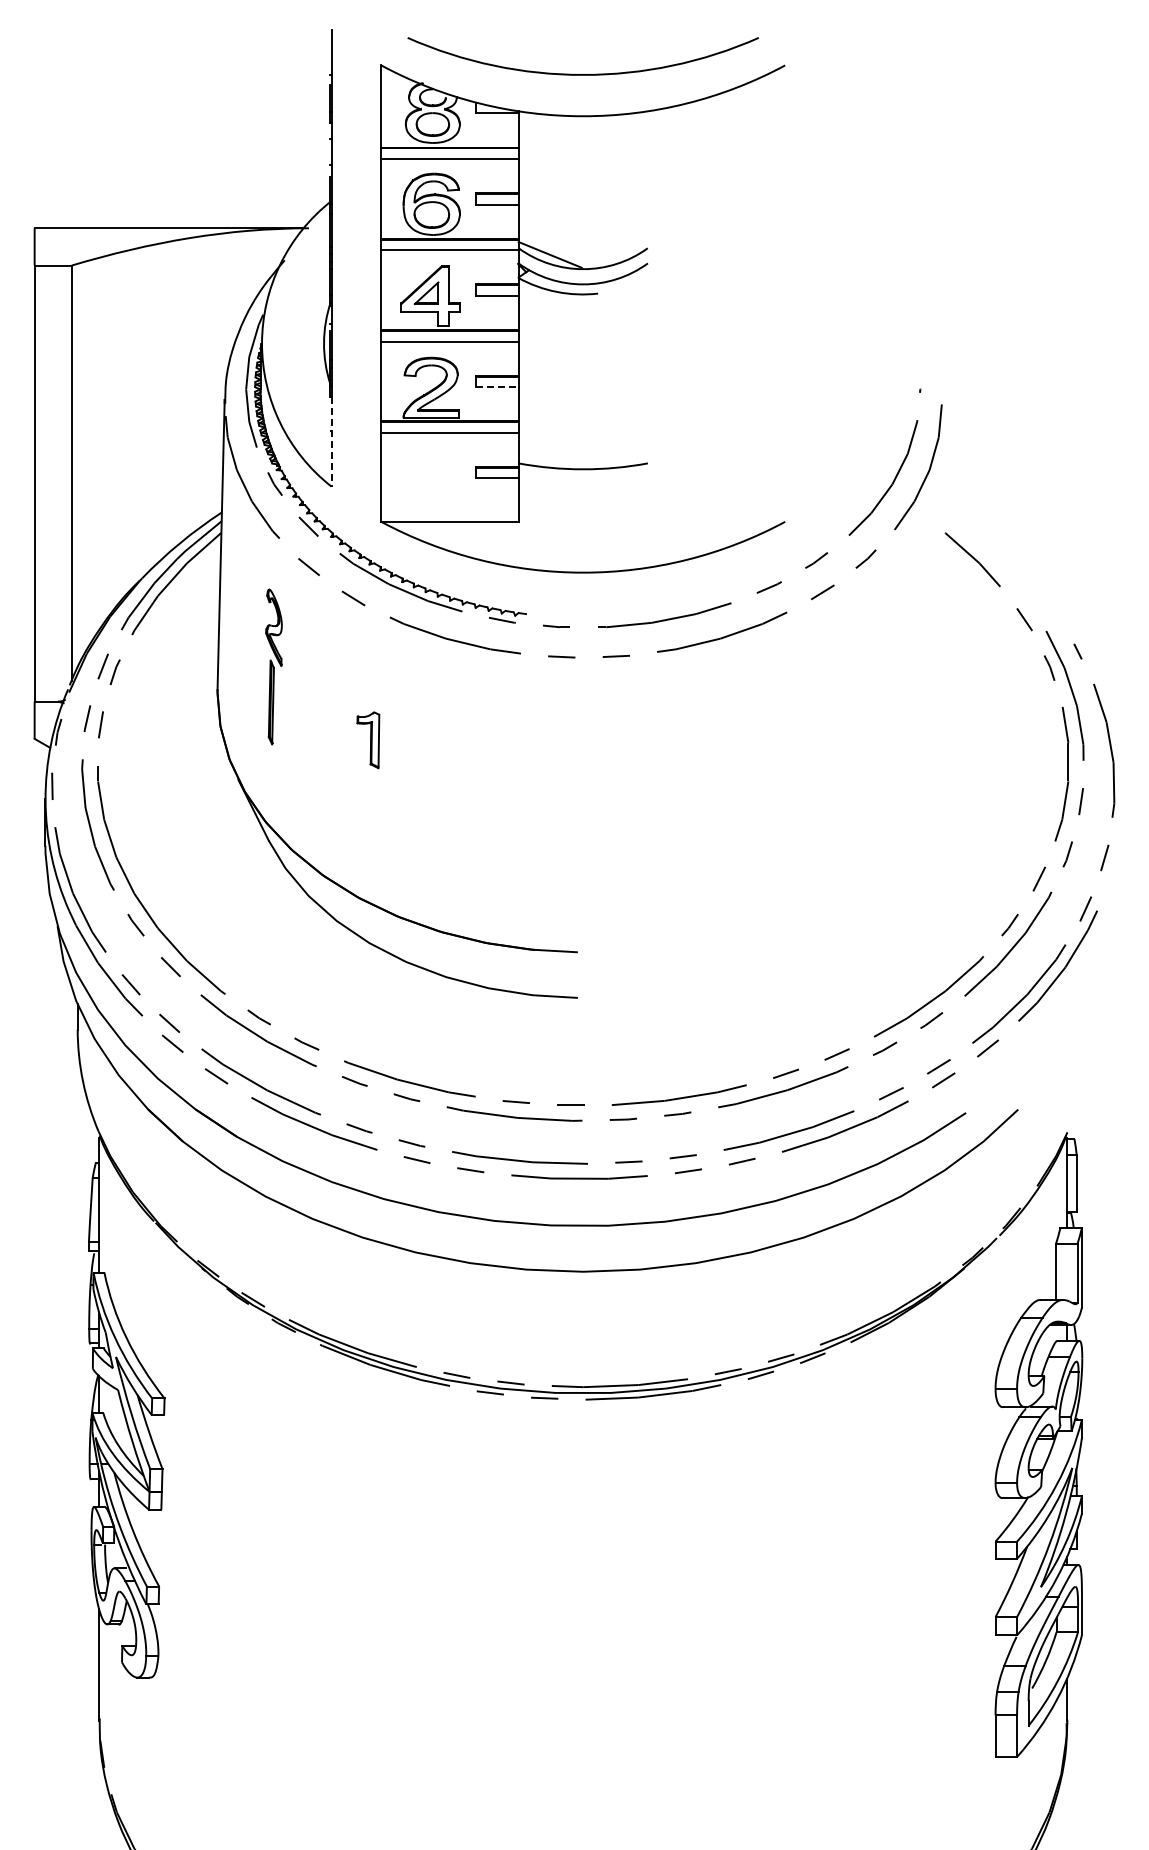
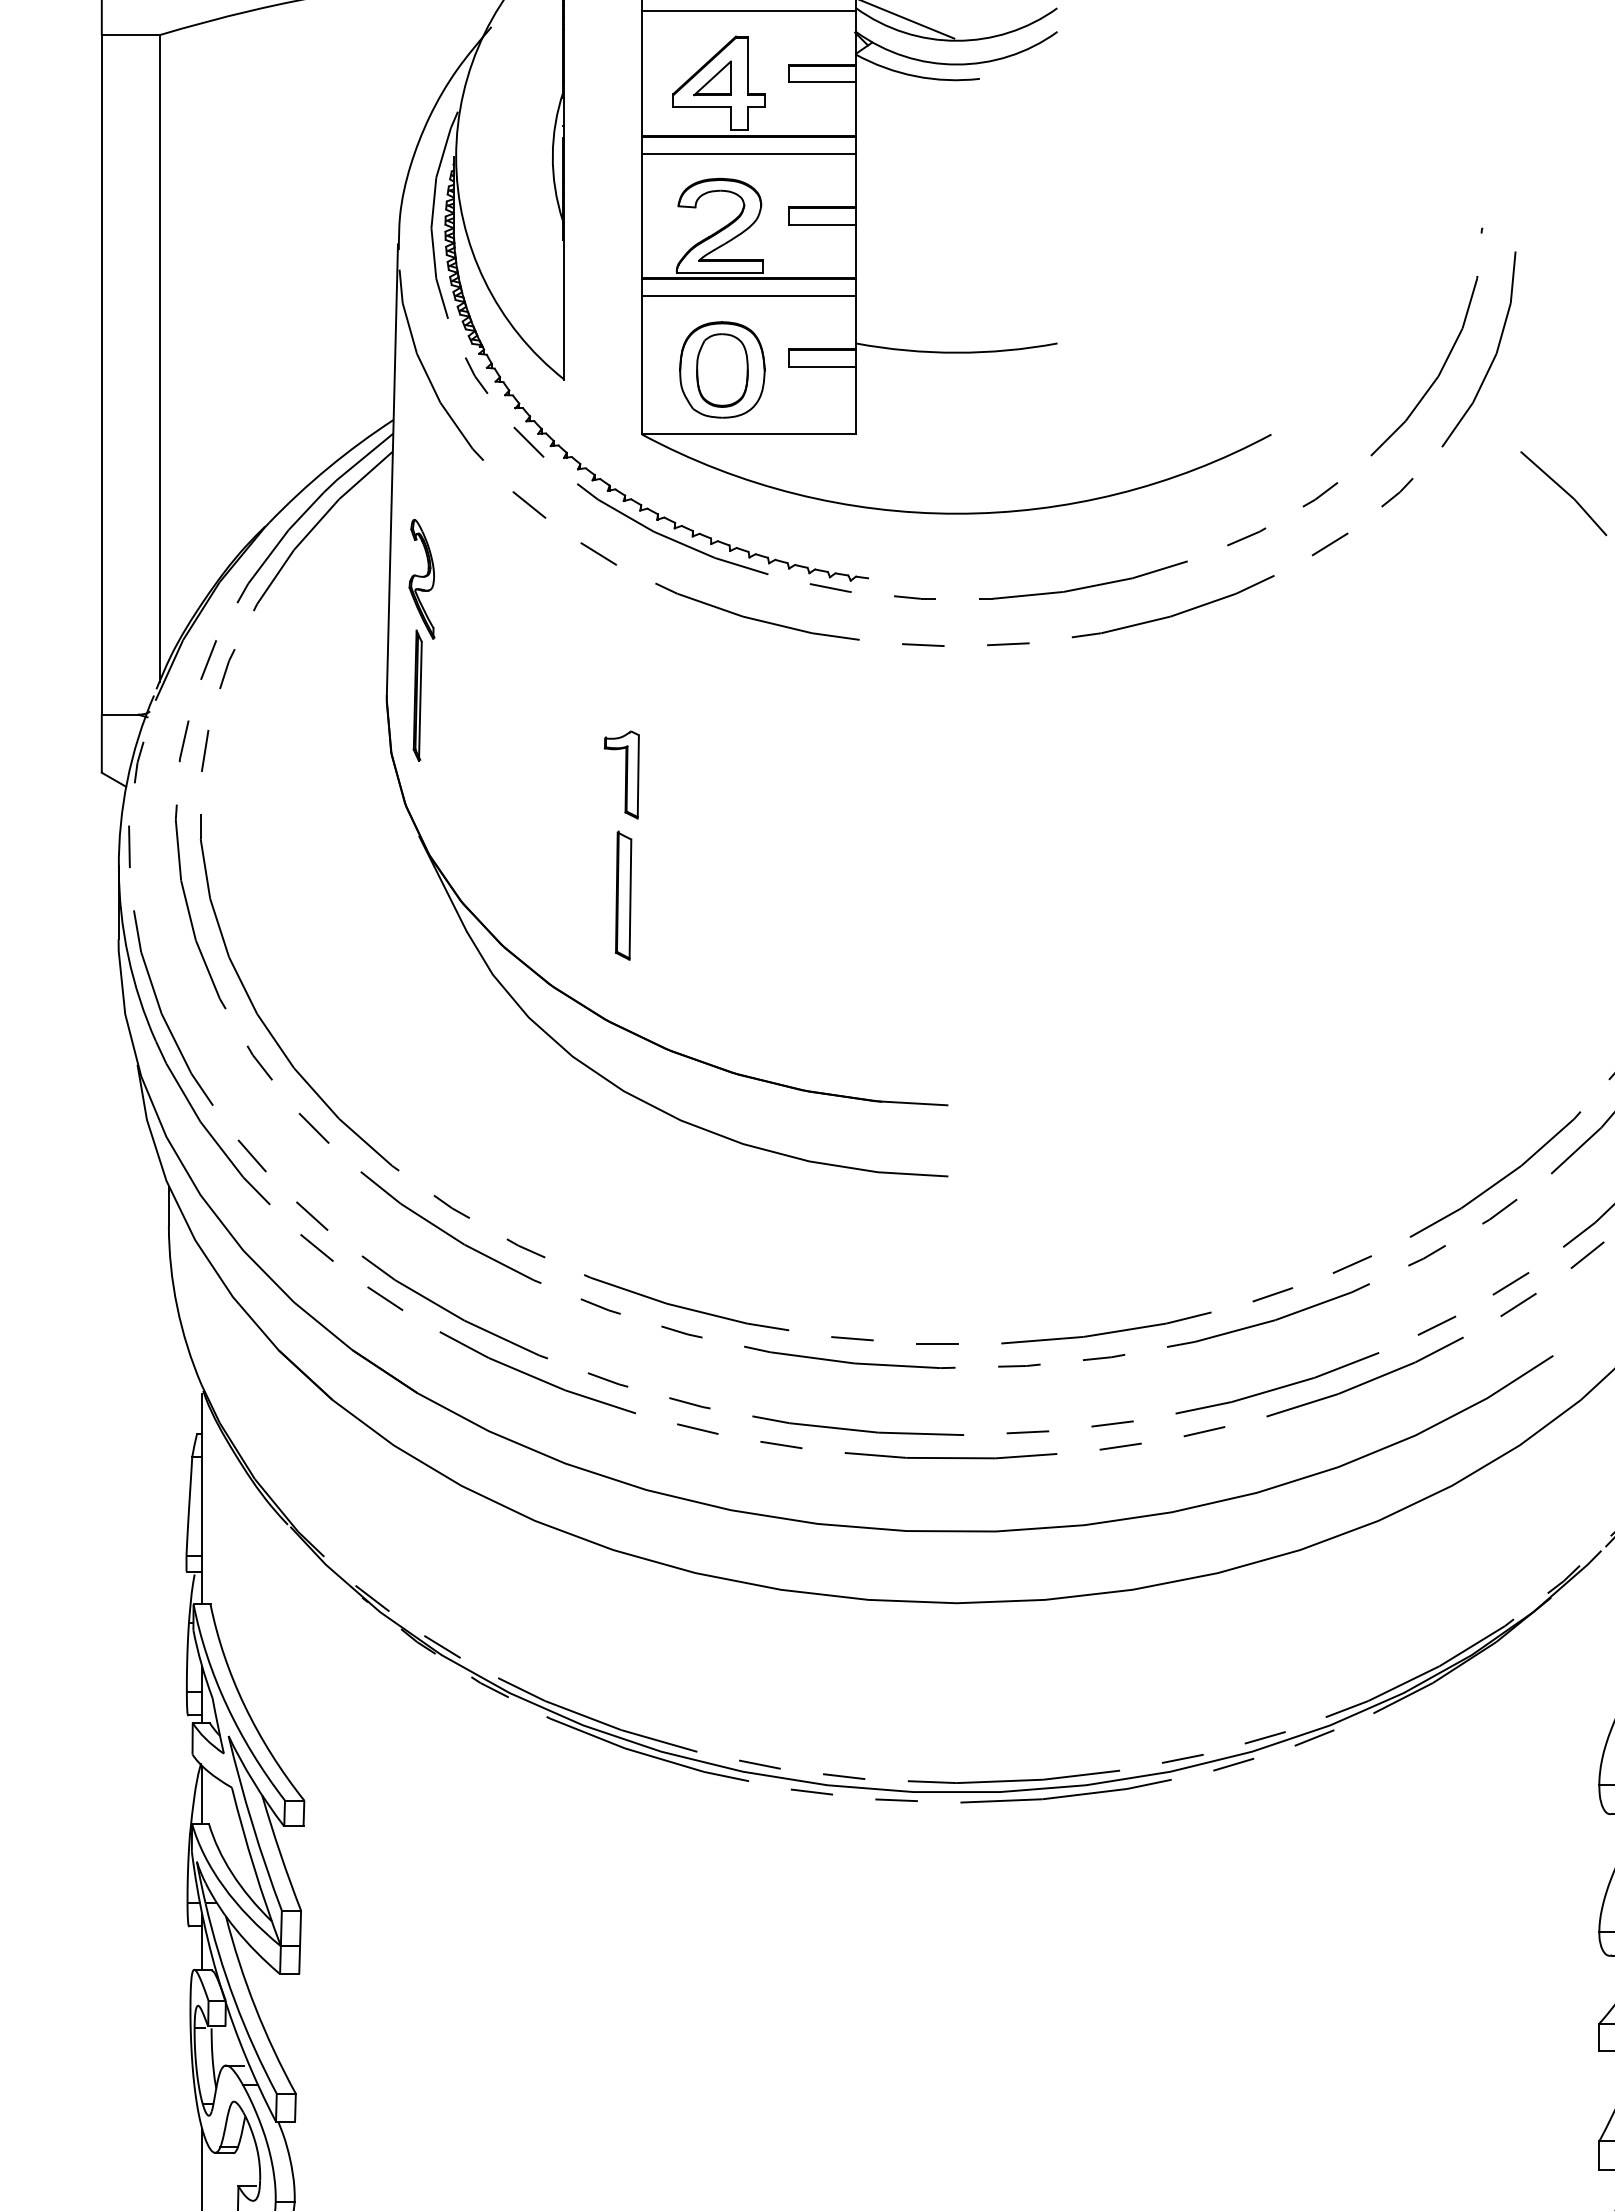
line: (497, 387) -> (823, 225), dashed -> solid
line: (331, 441) -> (564, 309), dashed -> solid
part: (432, 479) -> (721, 368), added
part: (273, 666) -> (421, 639), moved
part: (369, 817) -> (623, 895), added

